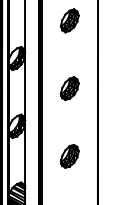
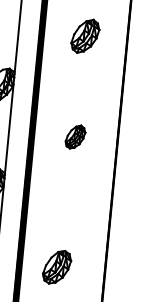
part: (69, 88) -> (75, 136), size x0.7
part: (69, 156) -> (56, 267), moved

